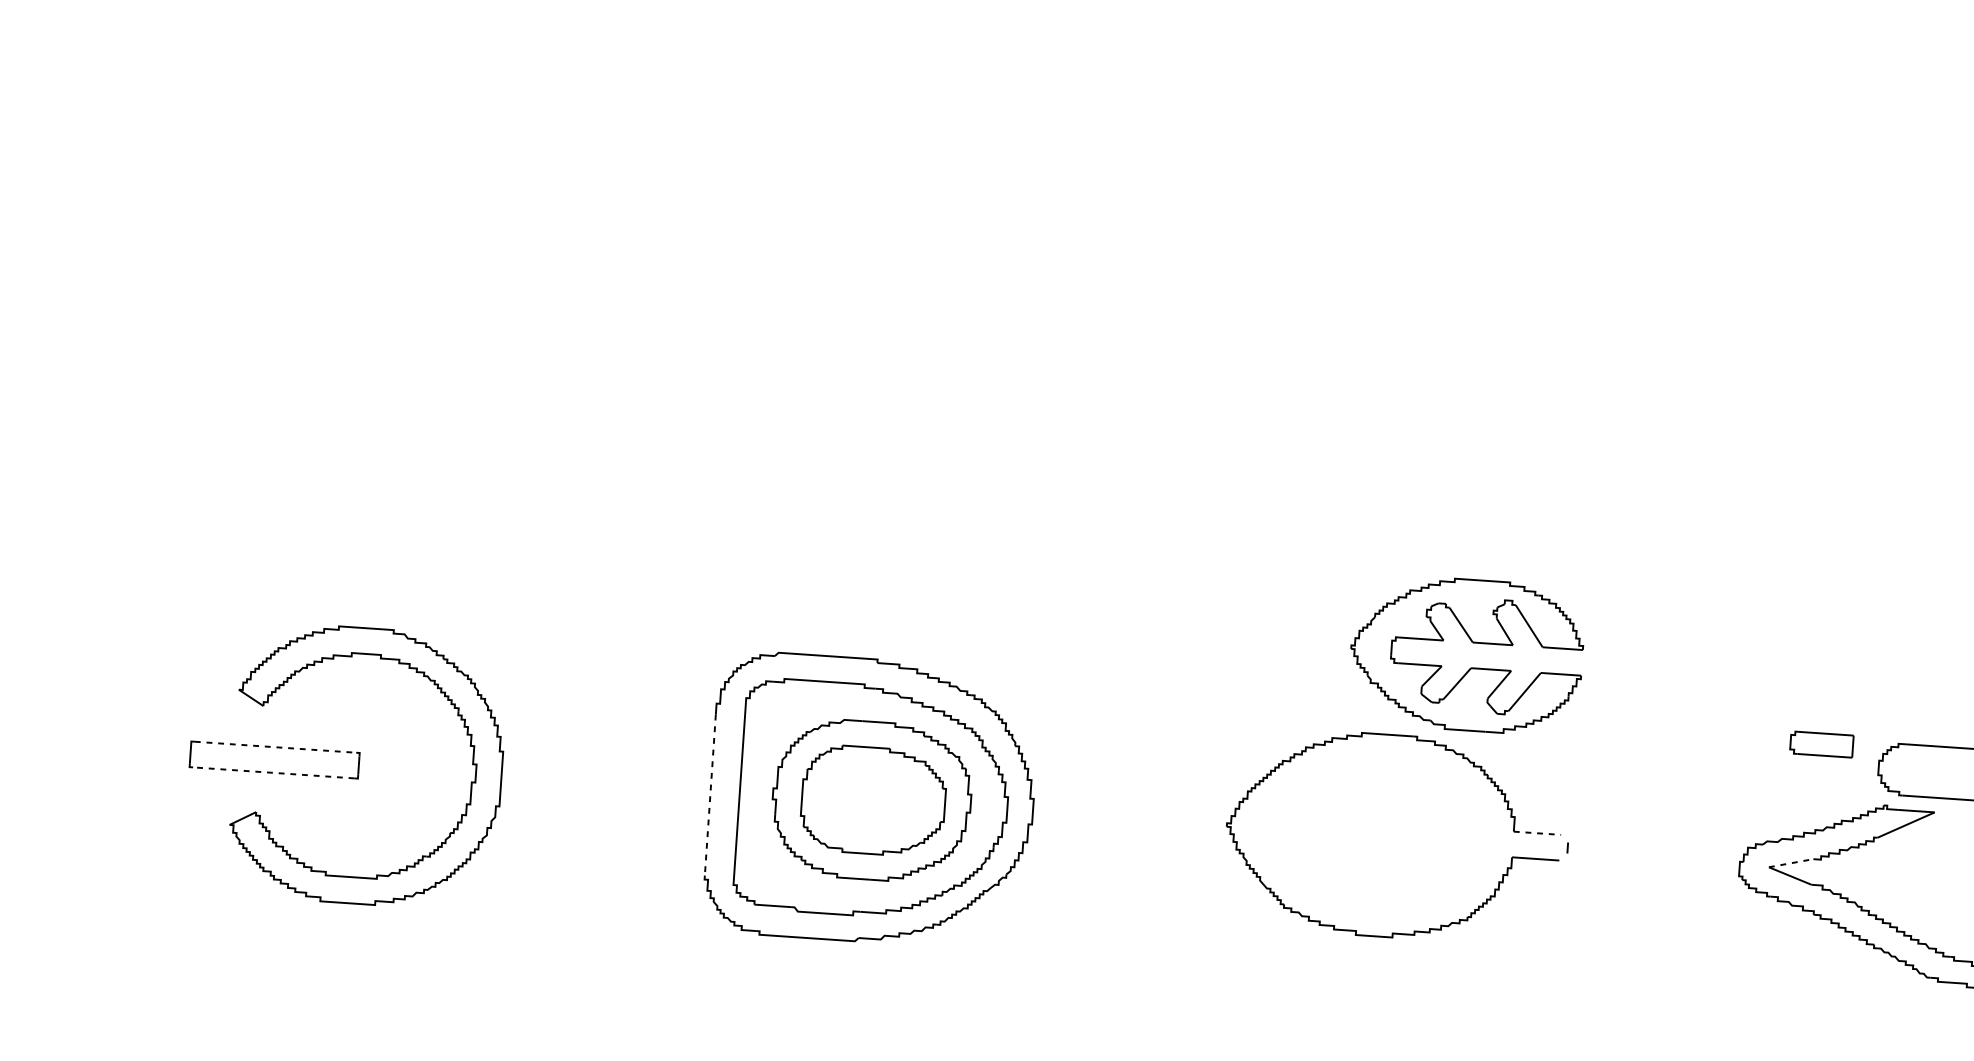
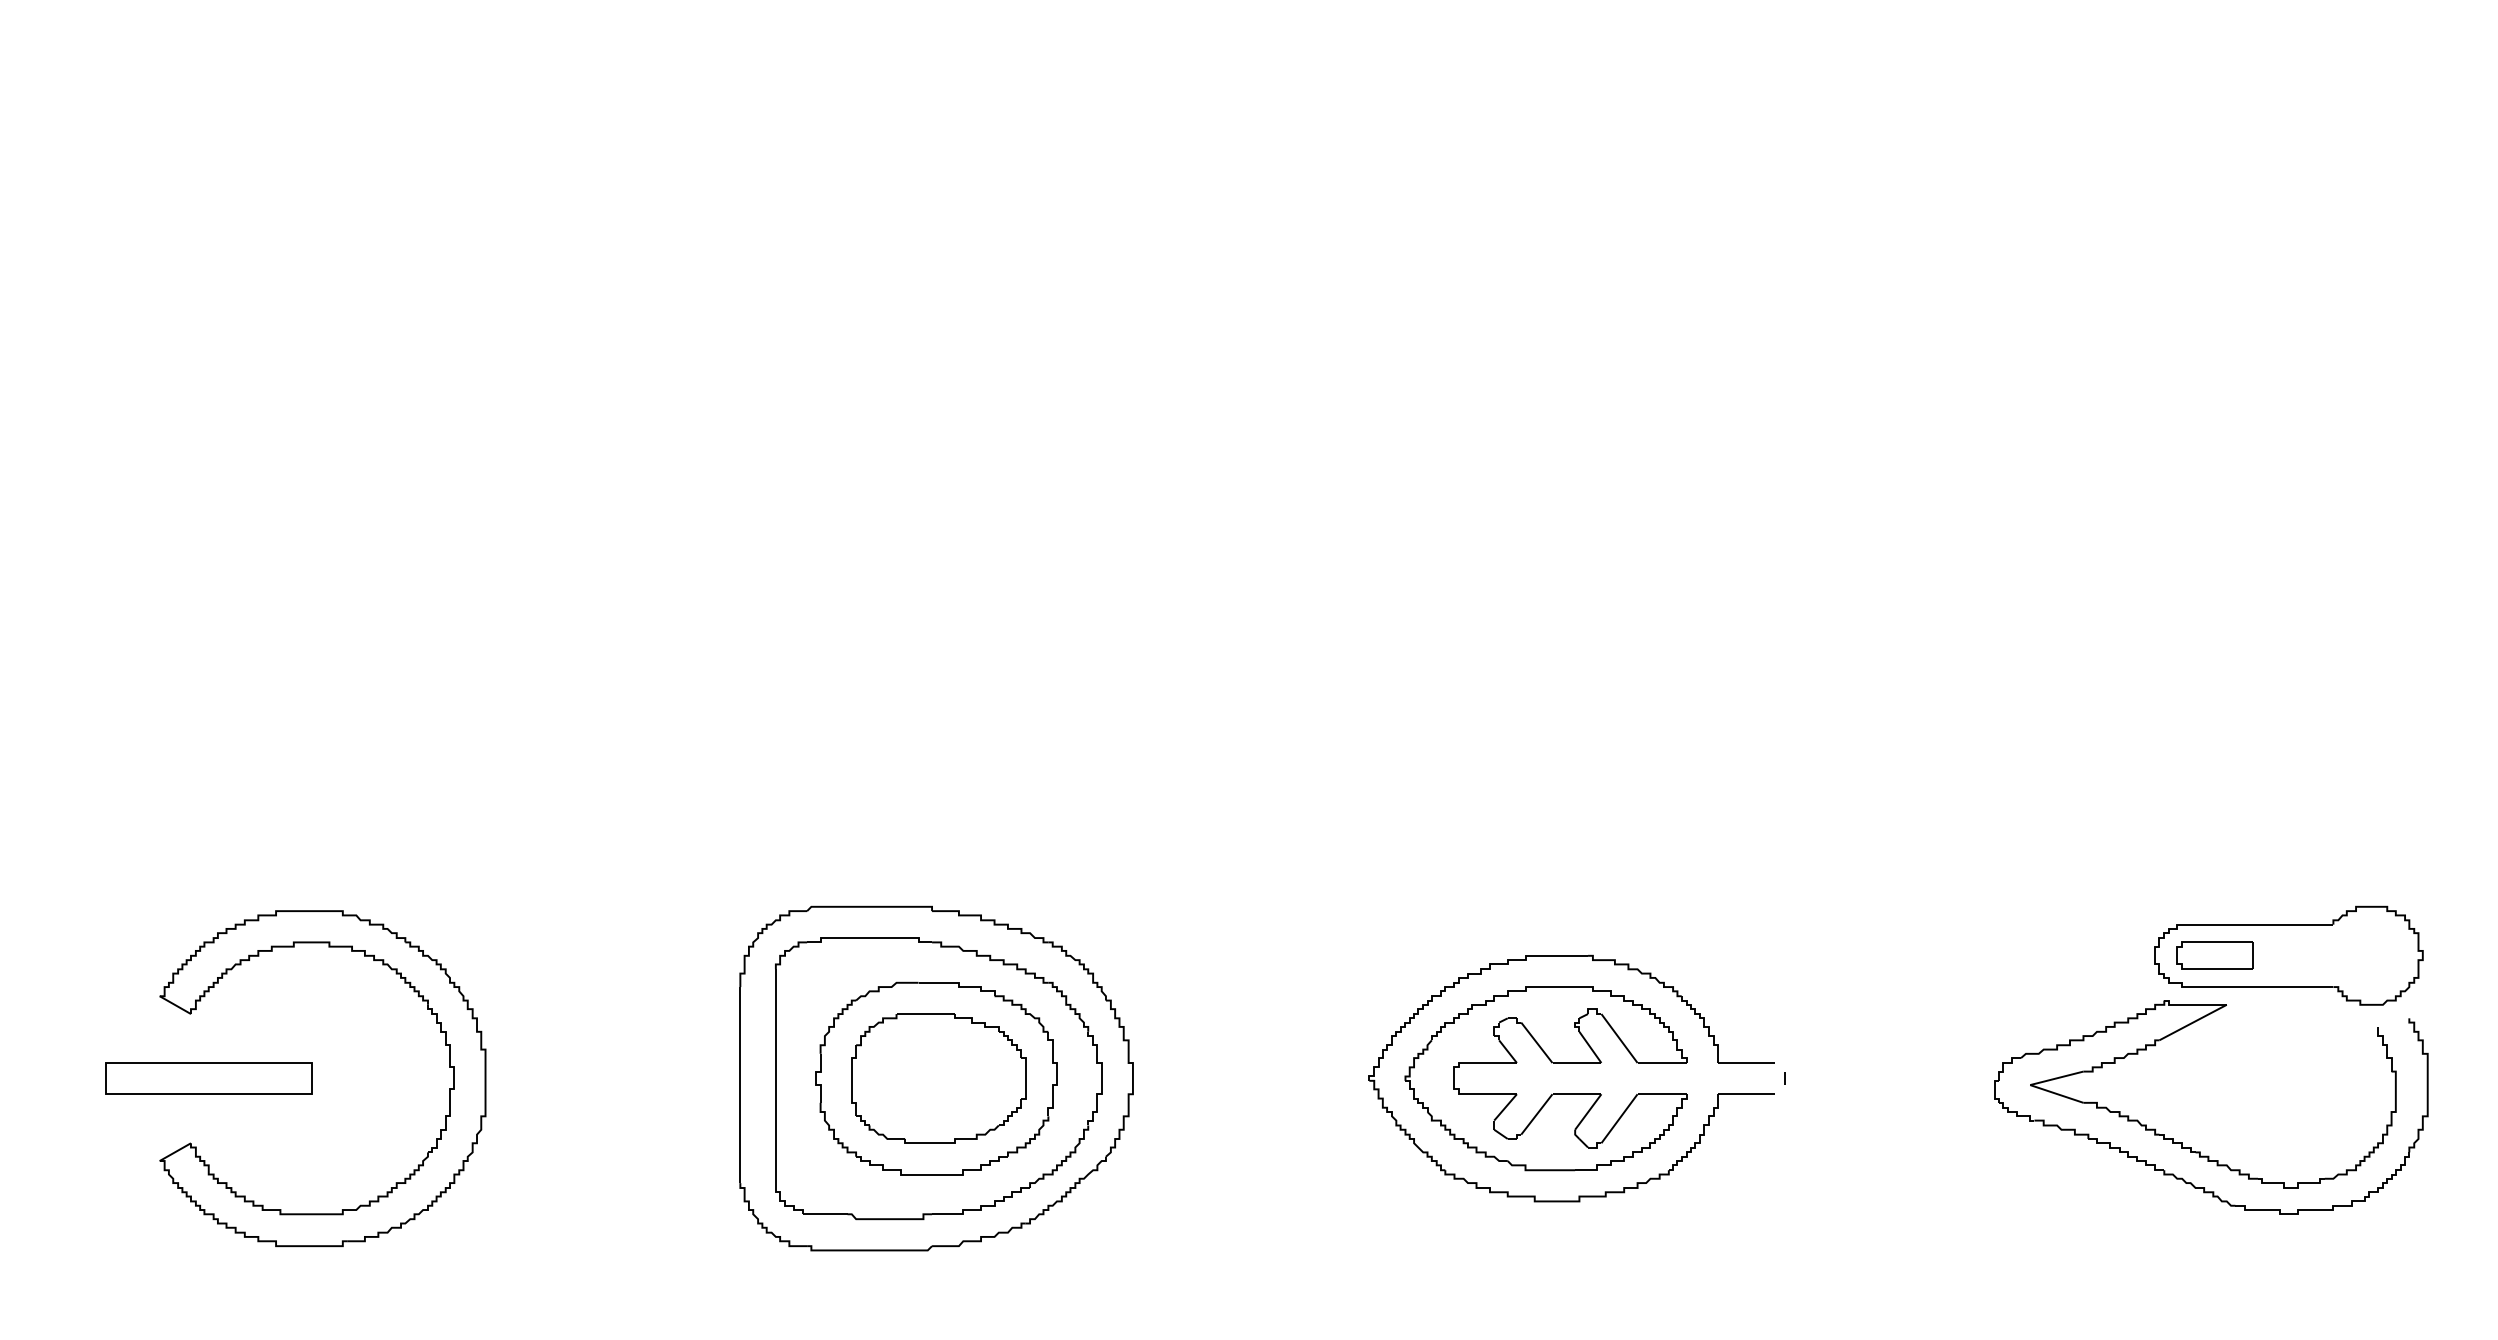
part: (1471, 642) -> (1551, 1063), moved
part: (1821, 744) -> (2214, 955), moved
line: (275, 746) -> (209, 1062), dashed -> solid
line: (273, 773) -> (208, 1094), dashed -> solid
line: (710, 795) -> (740, 1085), dashed -> solid
line: (1537, 832) -> (1746, 1062), dashed -> solid
line: (1791, 863) -> (2057, 1078), dashed -> solid

